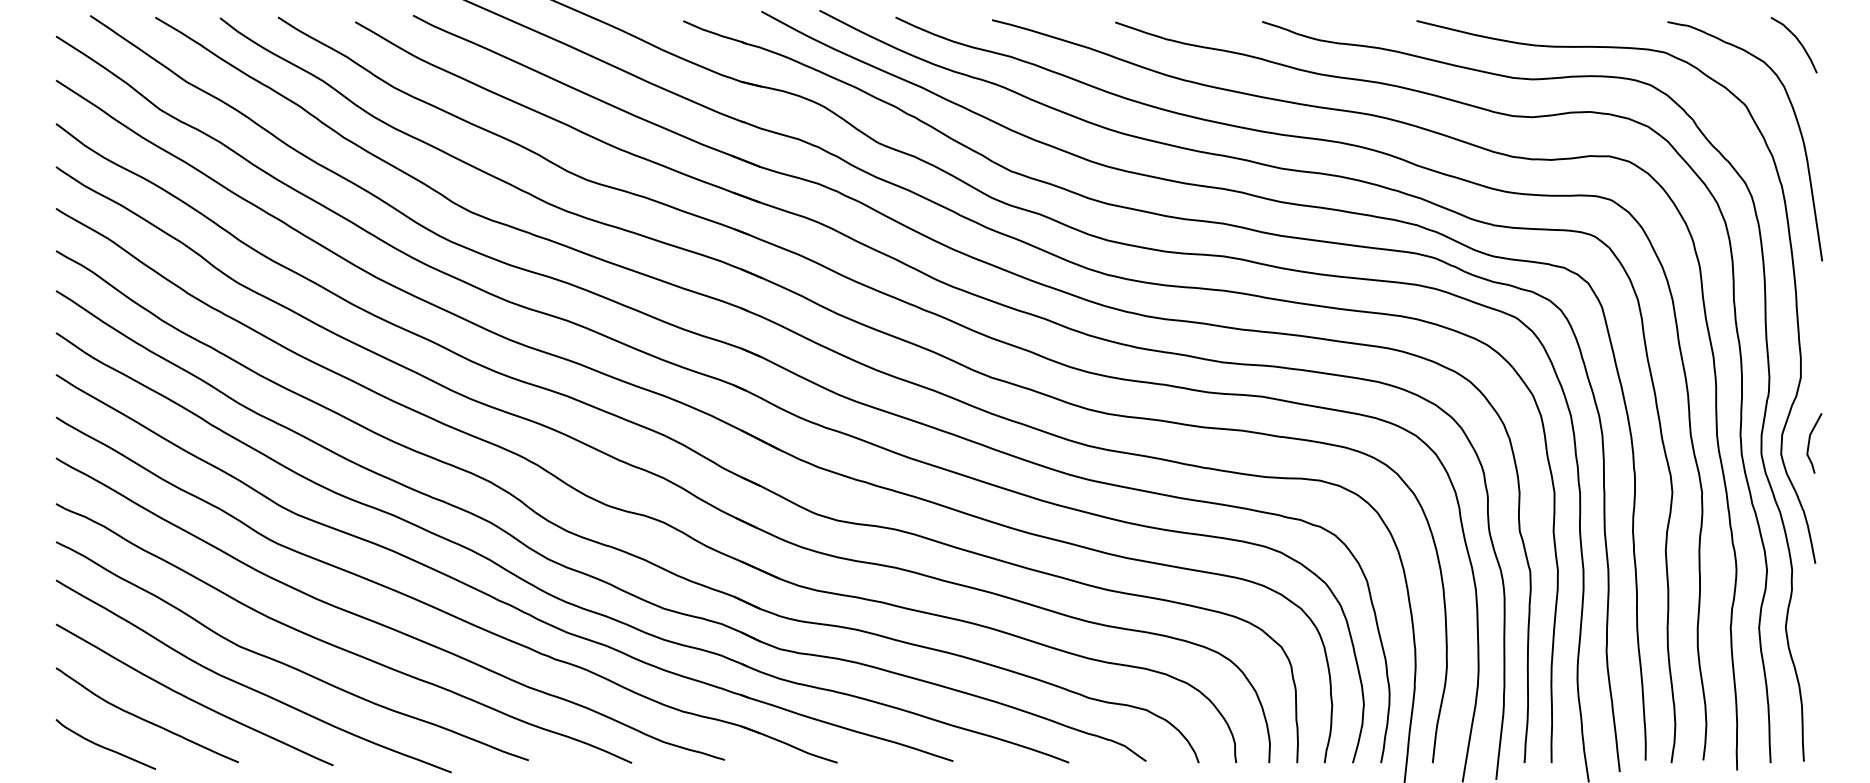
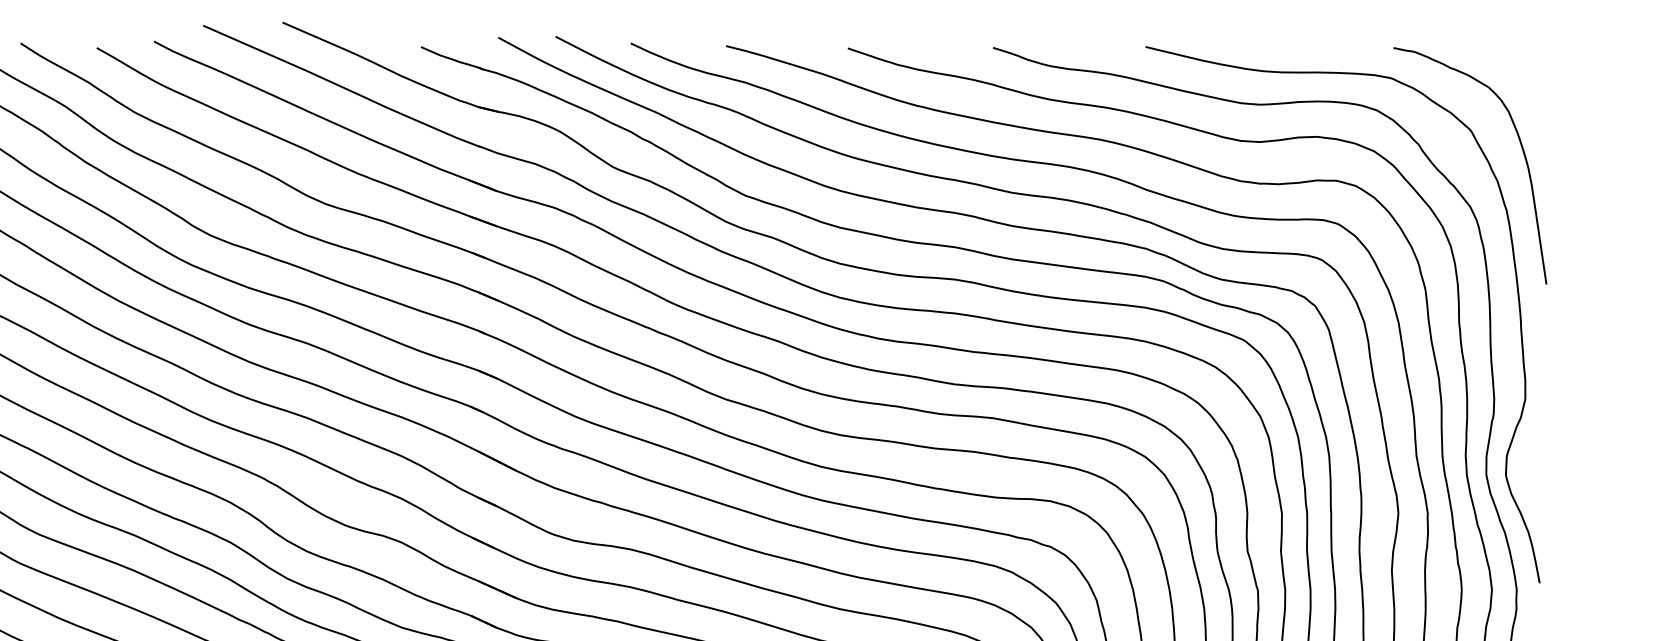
curve: (1798, 42) -> (1522, 68), removed
line: (1810, 440) -> (1534, 461), removed

